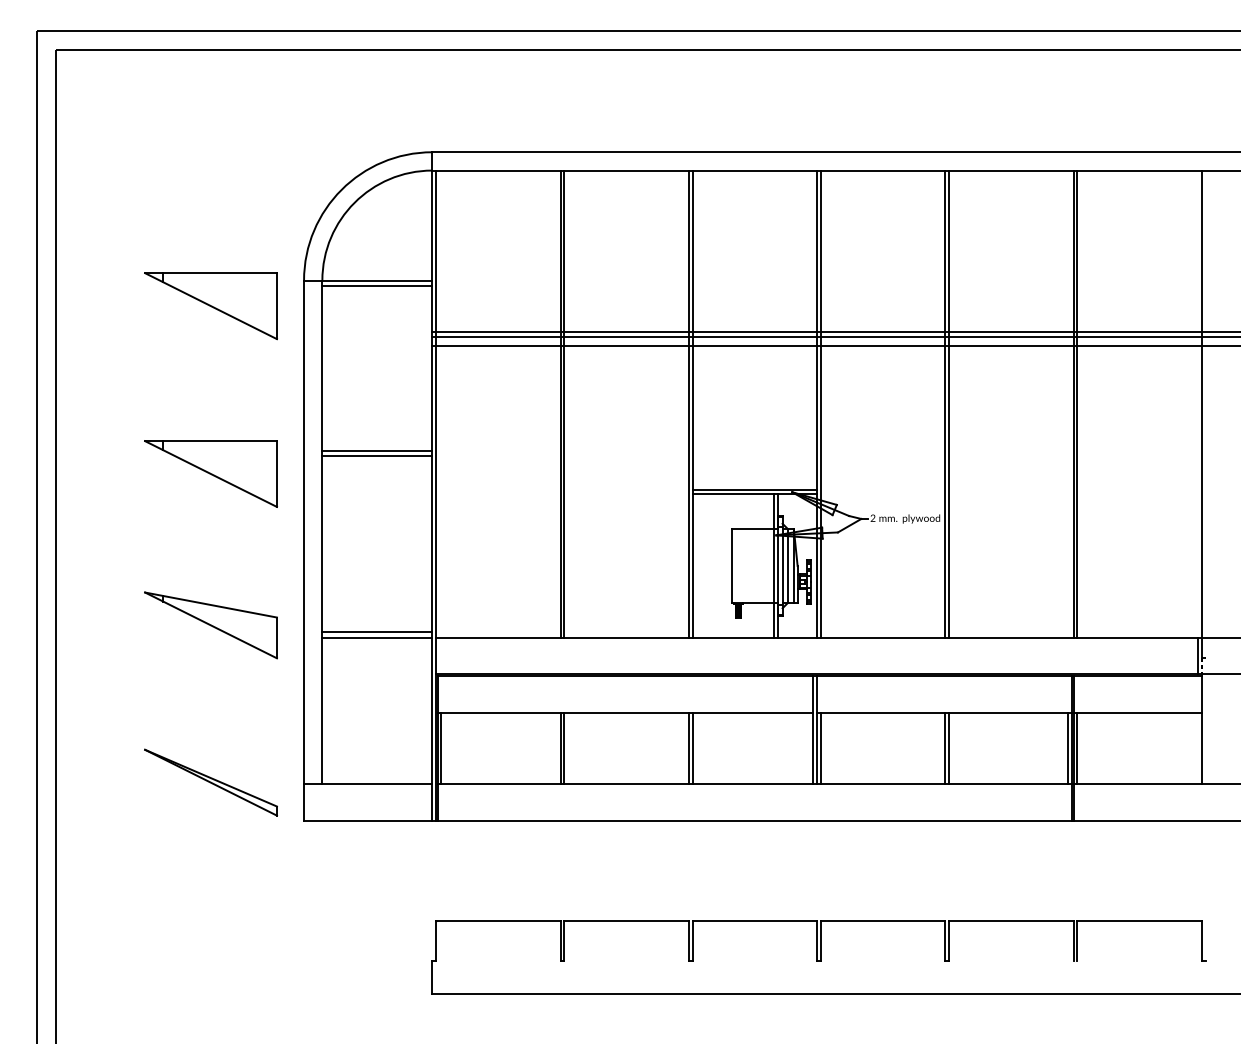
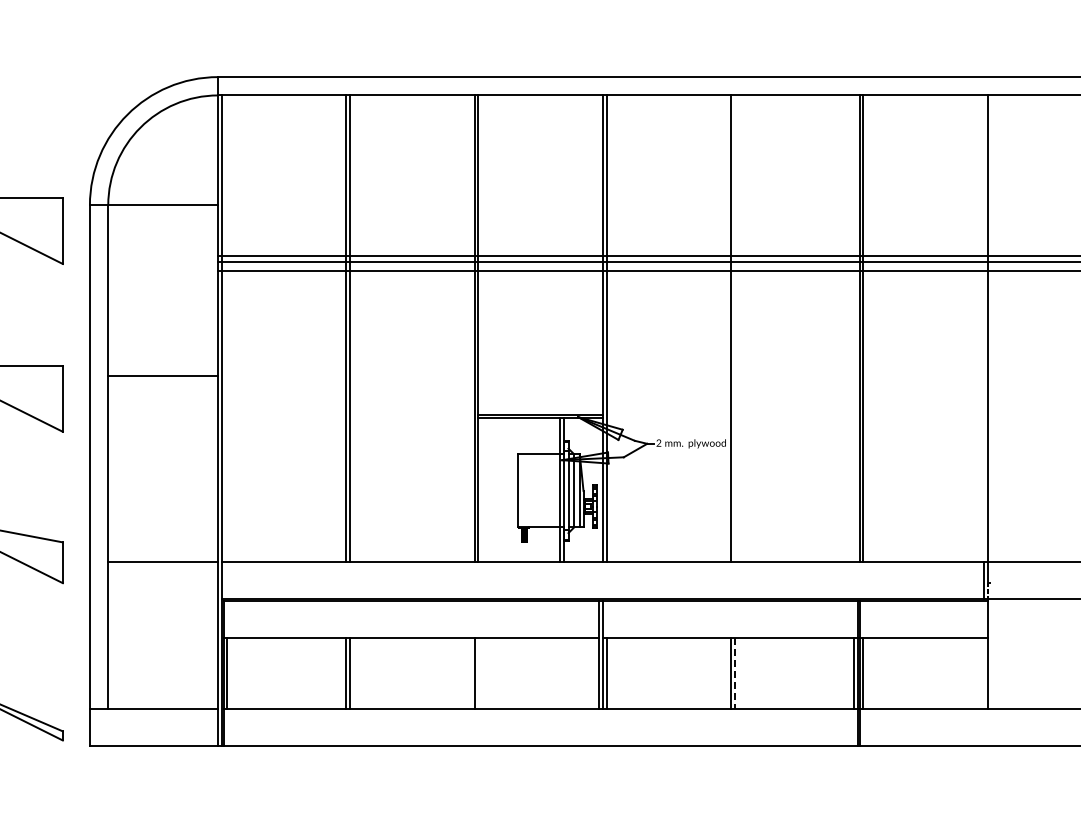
line: (377, 286) -> (163, 211), removed
line: (949, 403) -> (735, 328), removed
line: (377, 456) -> (163, 381), removed
line: (377, 632) -> (163, 557), removed
line: (692, 748) -> (478, 673), removed
line: (949, 748) -> (735, 673), solid -> dashed

